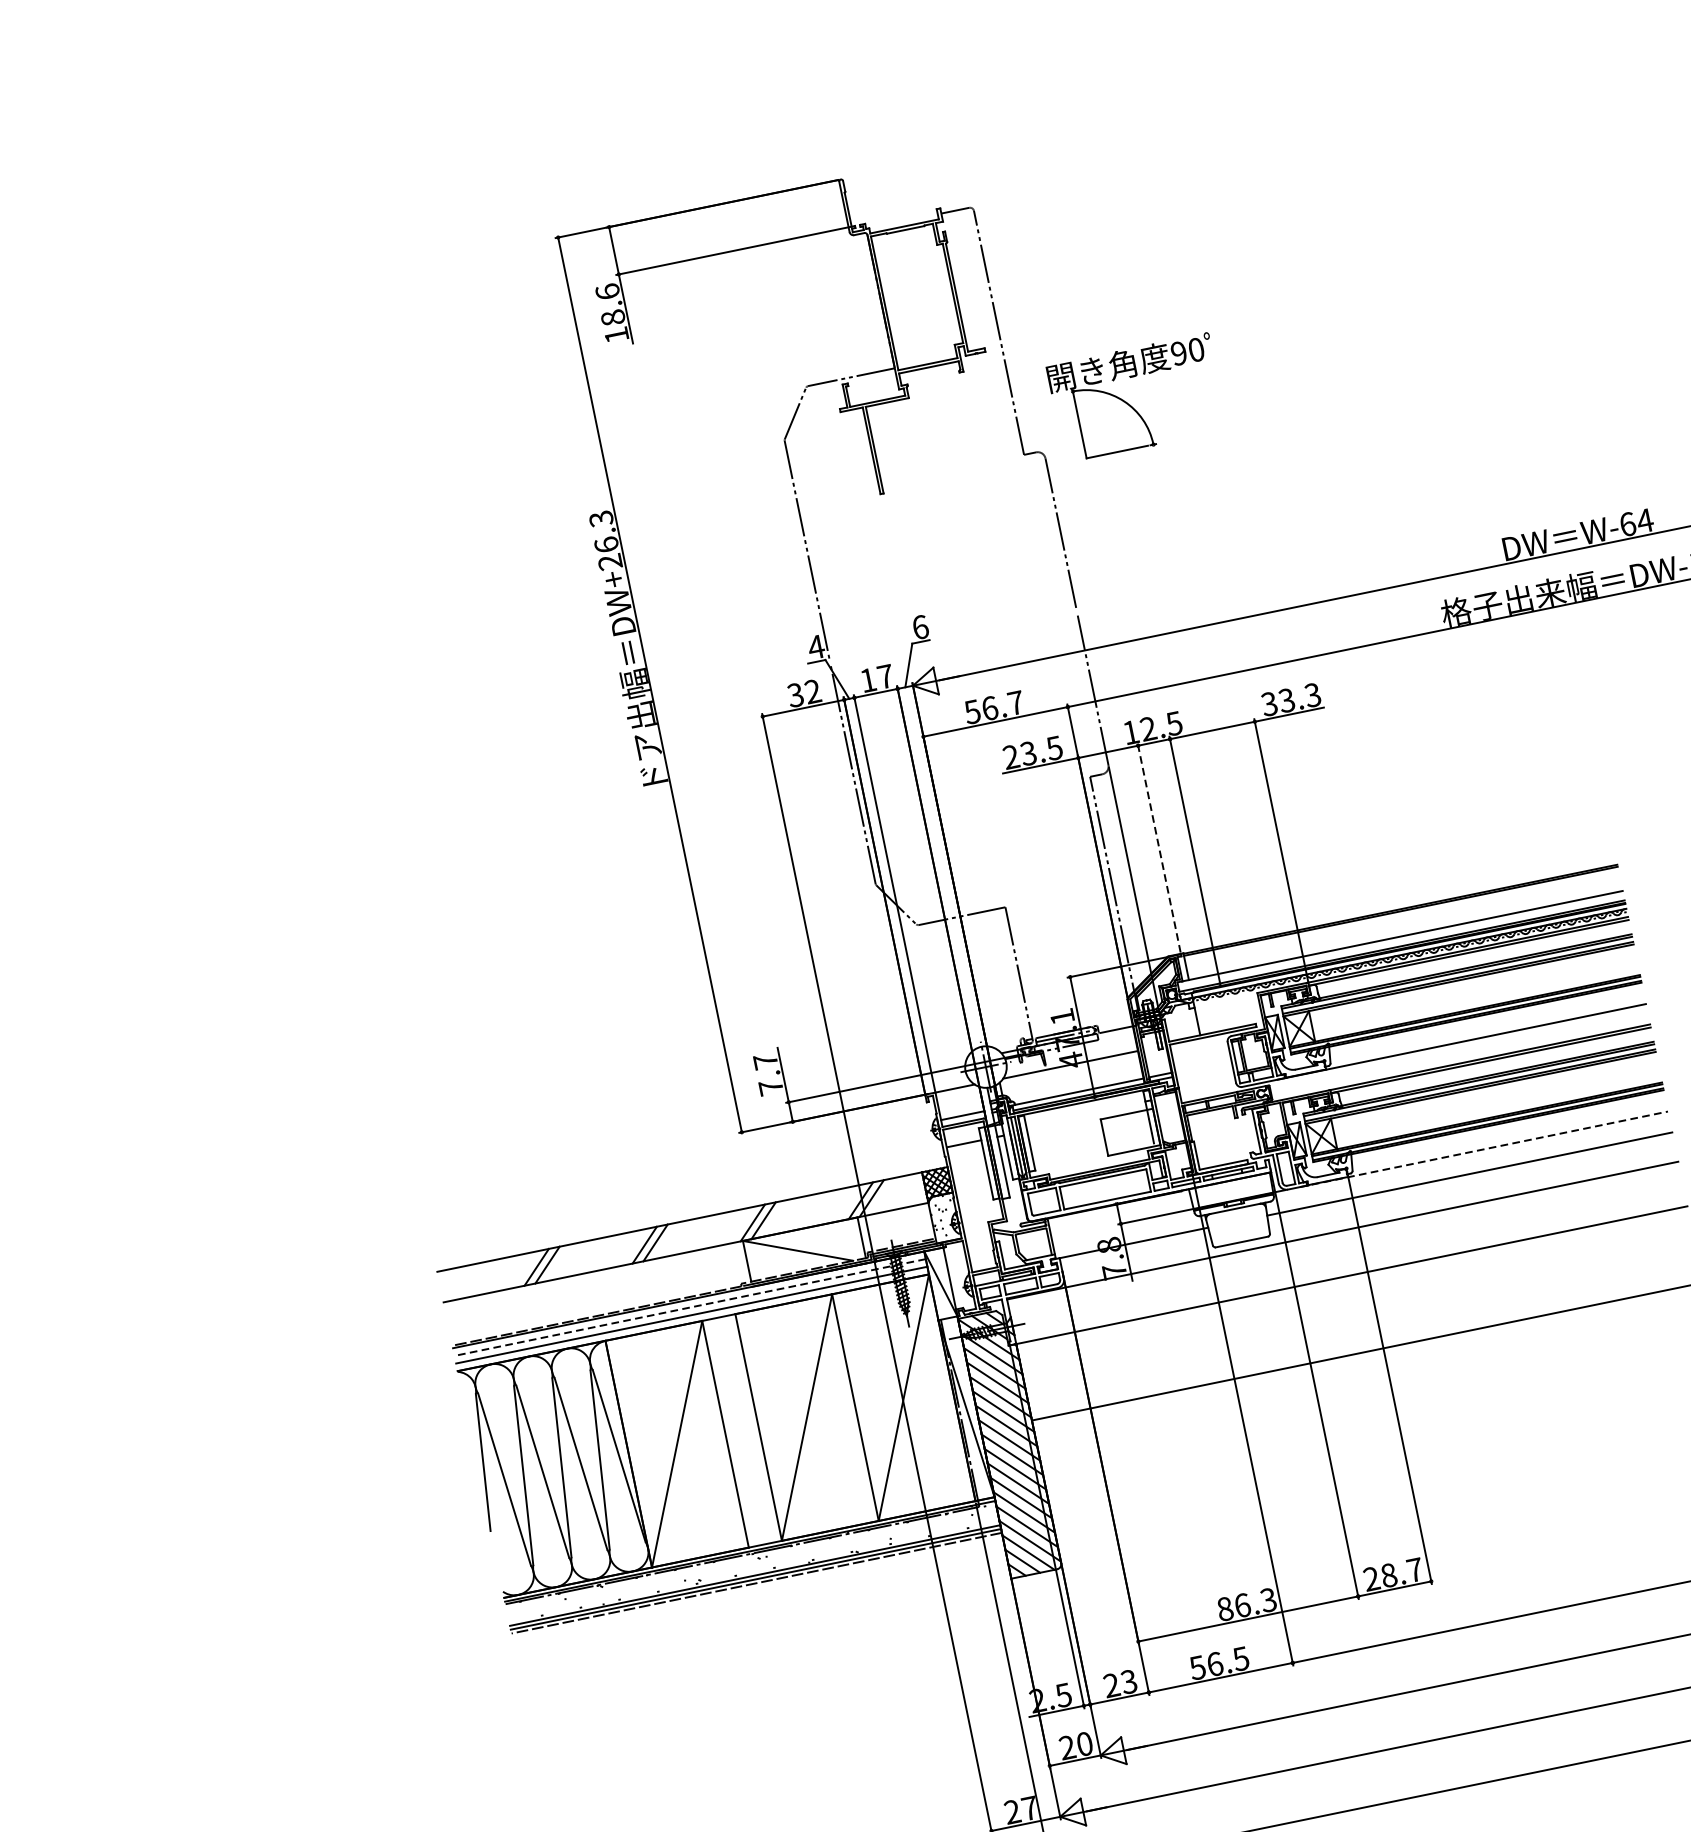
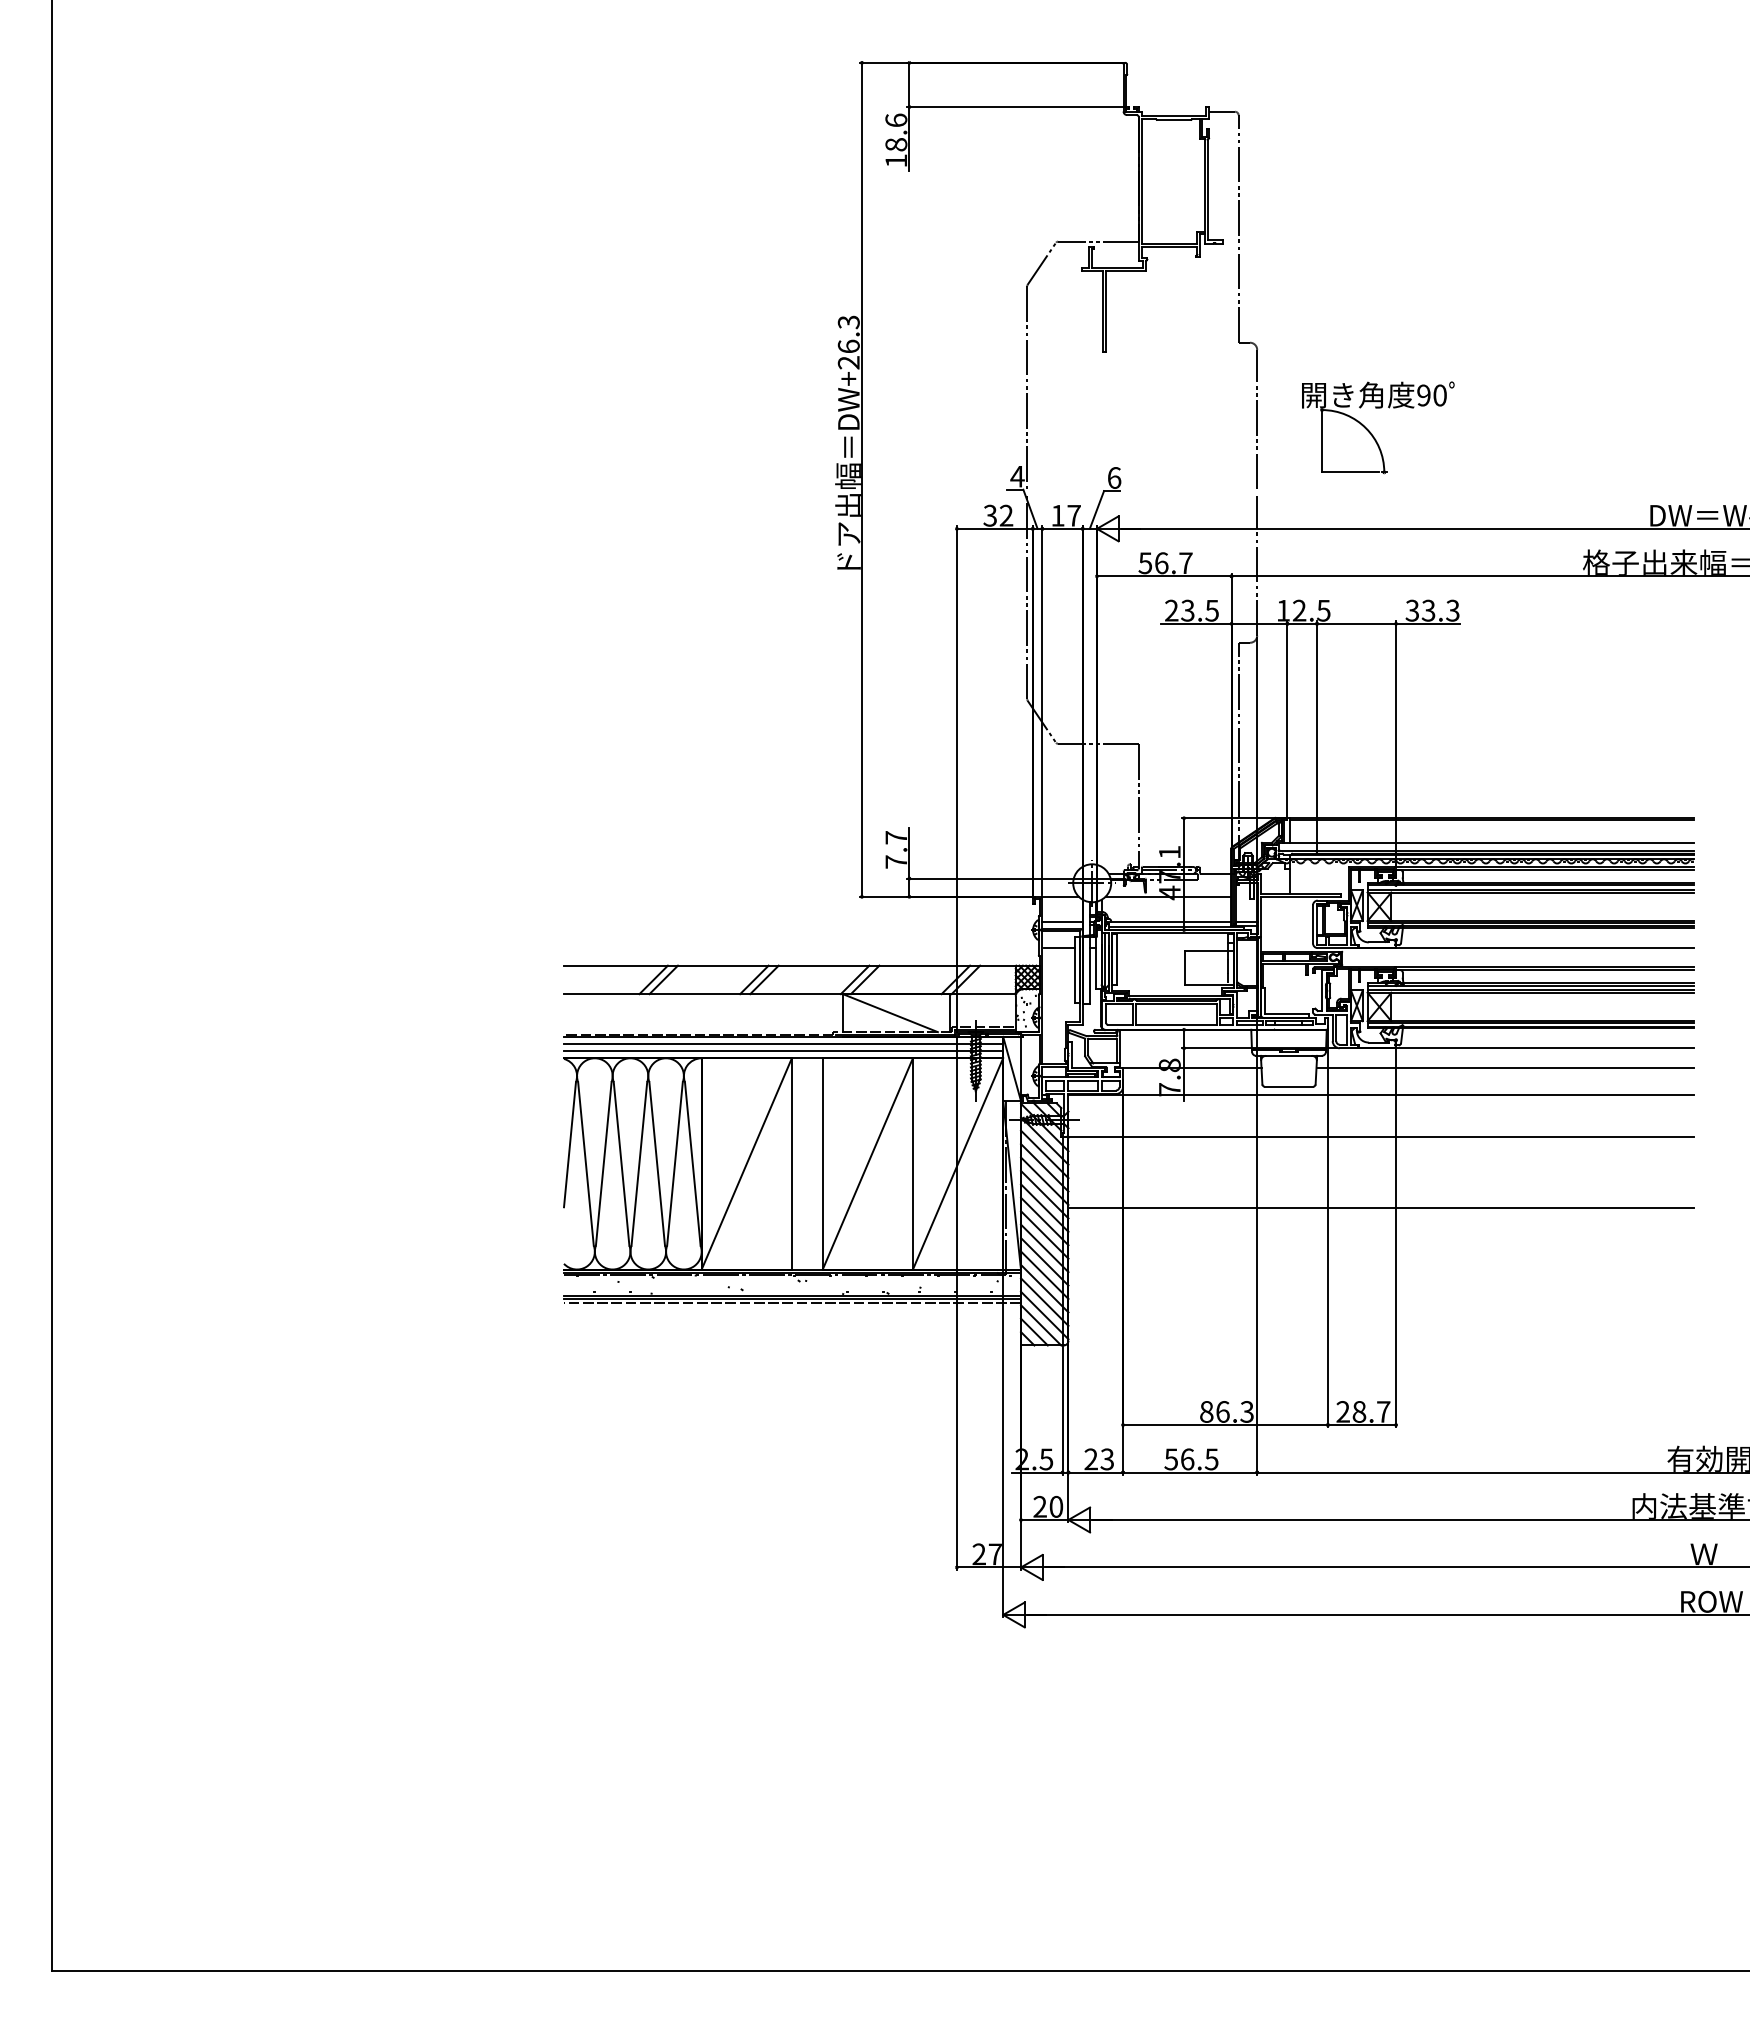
part: (1130, 404) -> (1371, 432), moved
line: (1159, 848) -> (1287, 719), dashed -> solid
line: (1484, 1149) -> (1522, 1048), dashed -> solid
line: (690, 1308) -> (783, 1044), dashed -> solid

